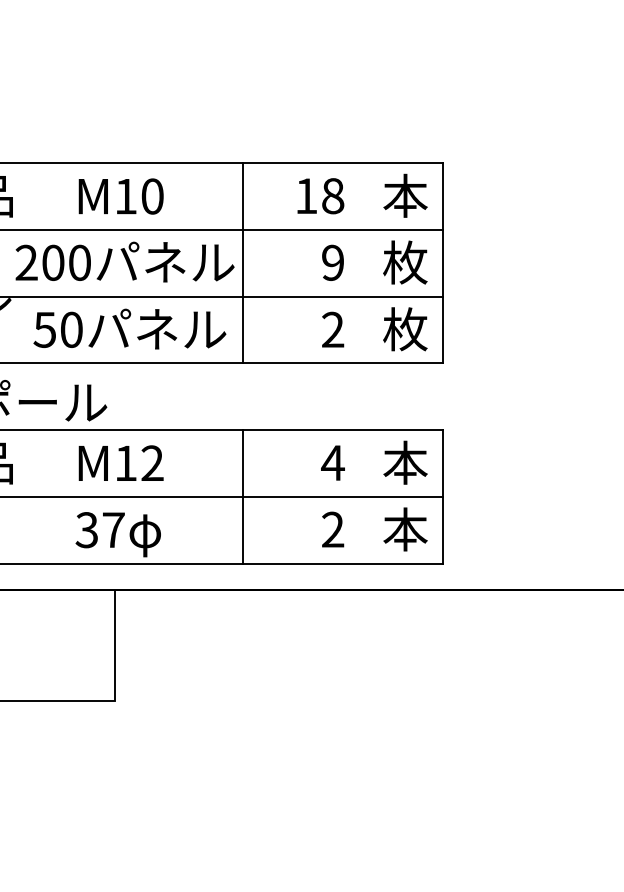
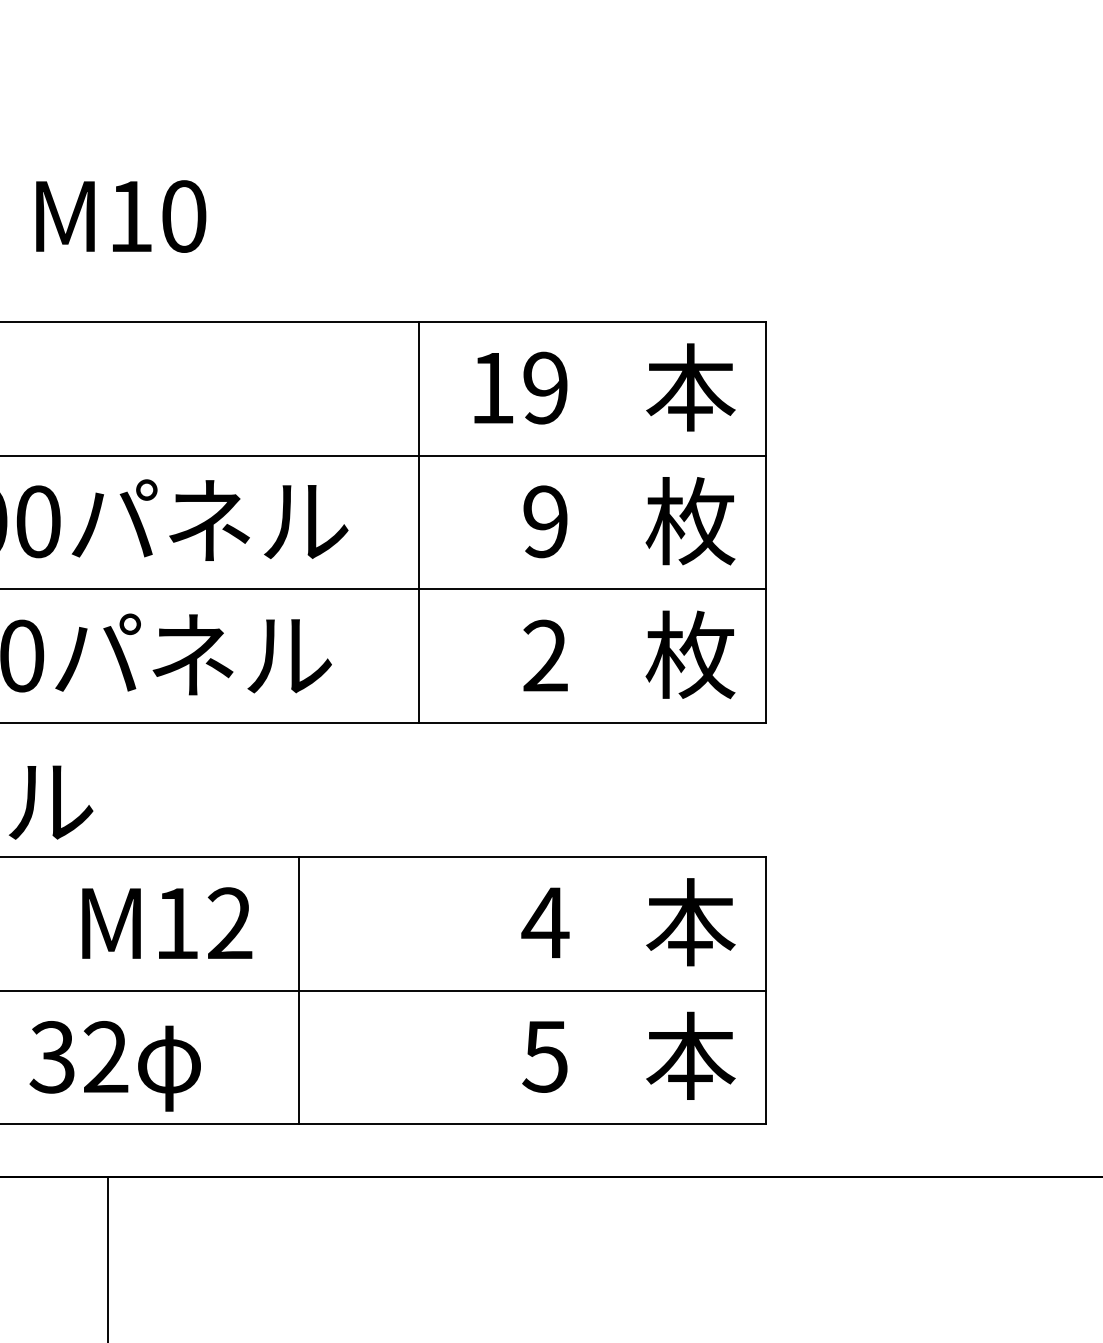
text: (120, 196) -> (119, 216), moved
text: (333, 196) -> (546, 388), 18 -> 19
line: (242, 263) -> (418, 522), moved
text: (120, 462) -> (165, 921), moved
line: (242, 496) -> (298, 989), moved
text: (113, 529) -> (105, 1055), 37 -> 32
text: (332, 529) -> (544, 1055), 2 -> 5

